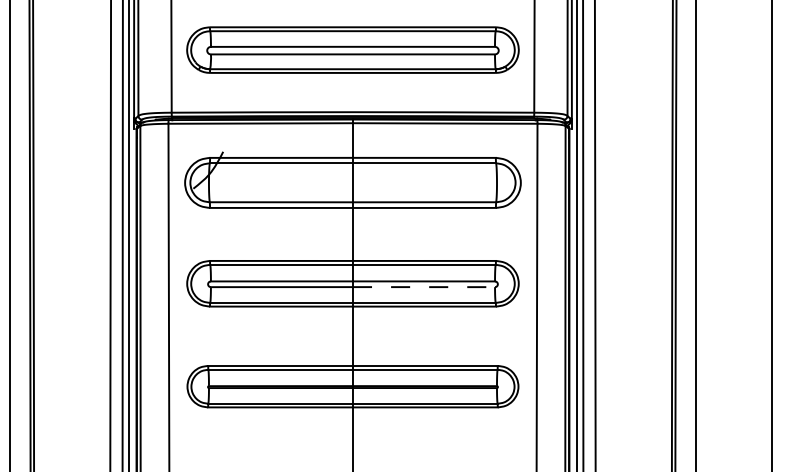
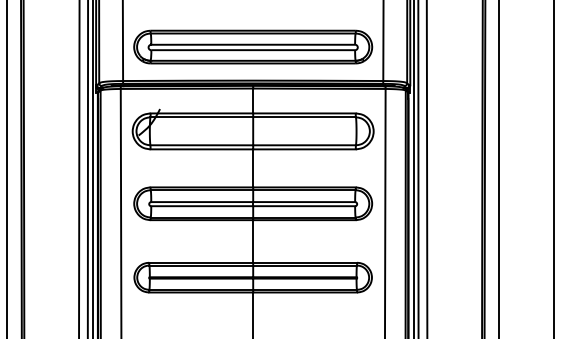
part: (353, 49) -> (253, 46), moved
line: (424, 287) -> (304, 206), dashed -> solid

